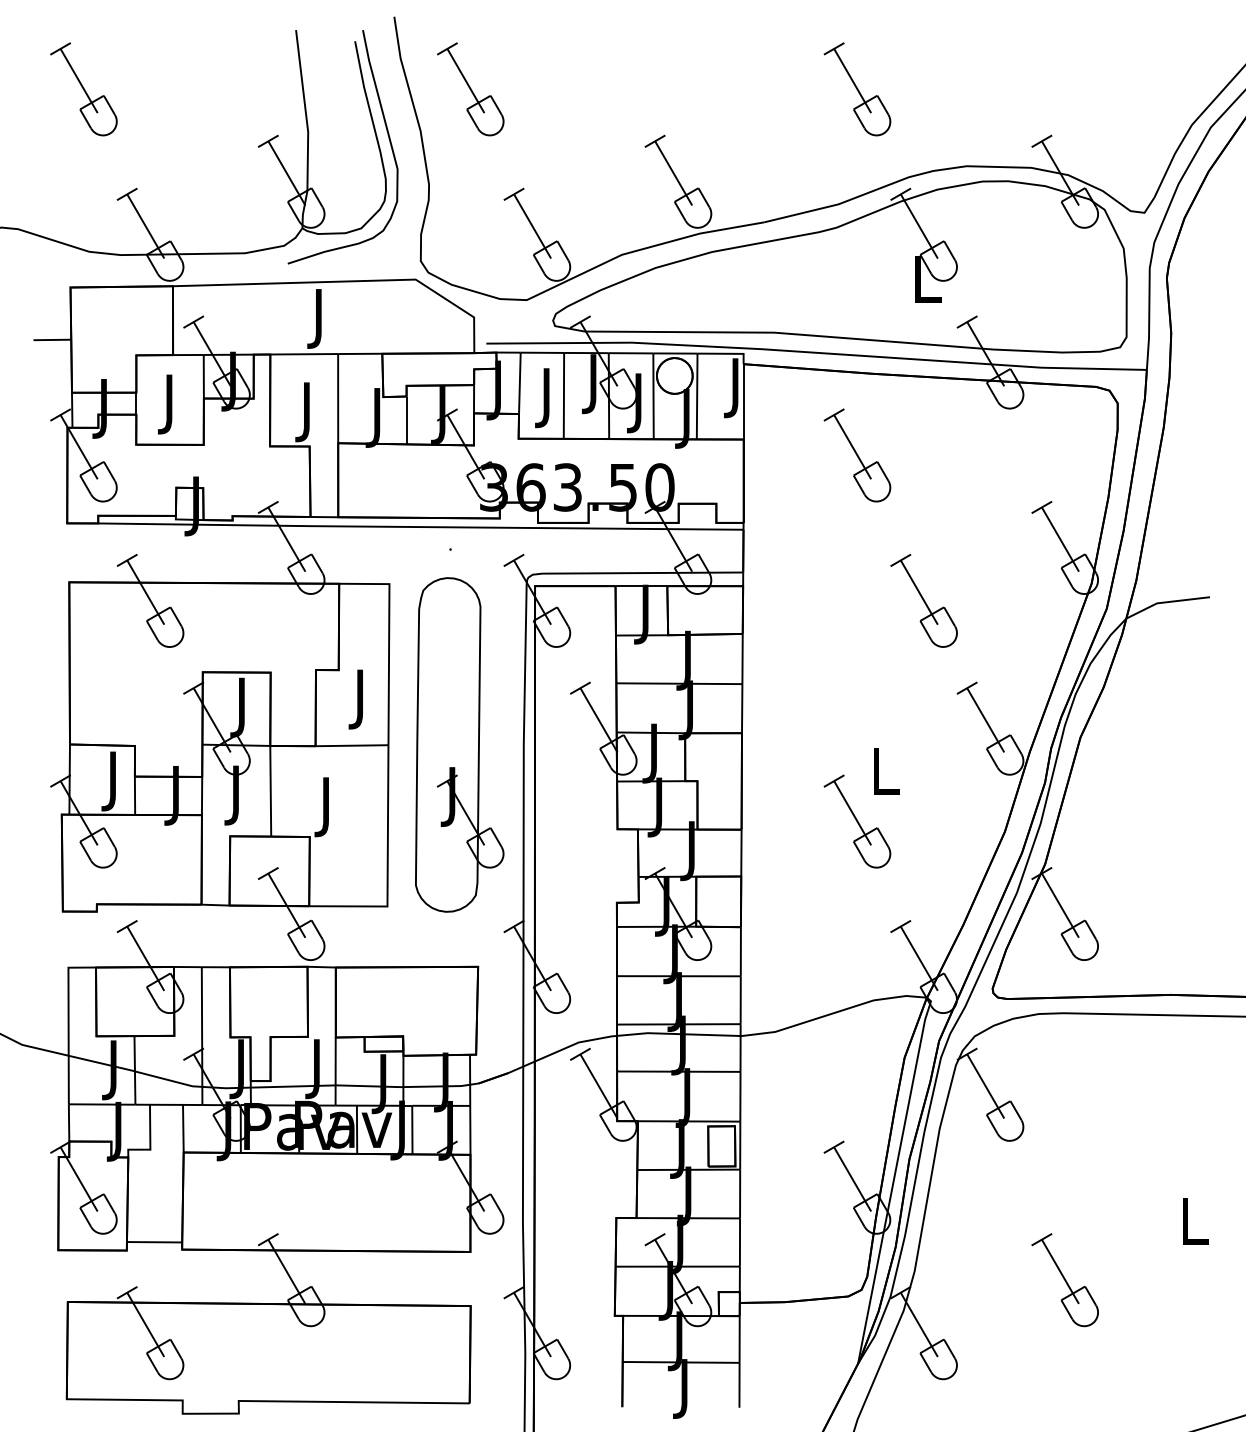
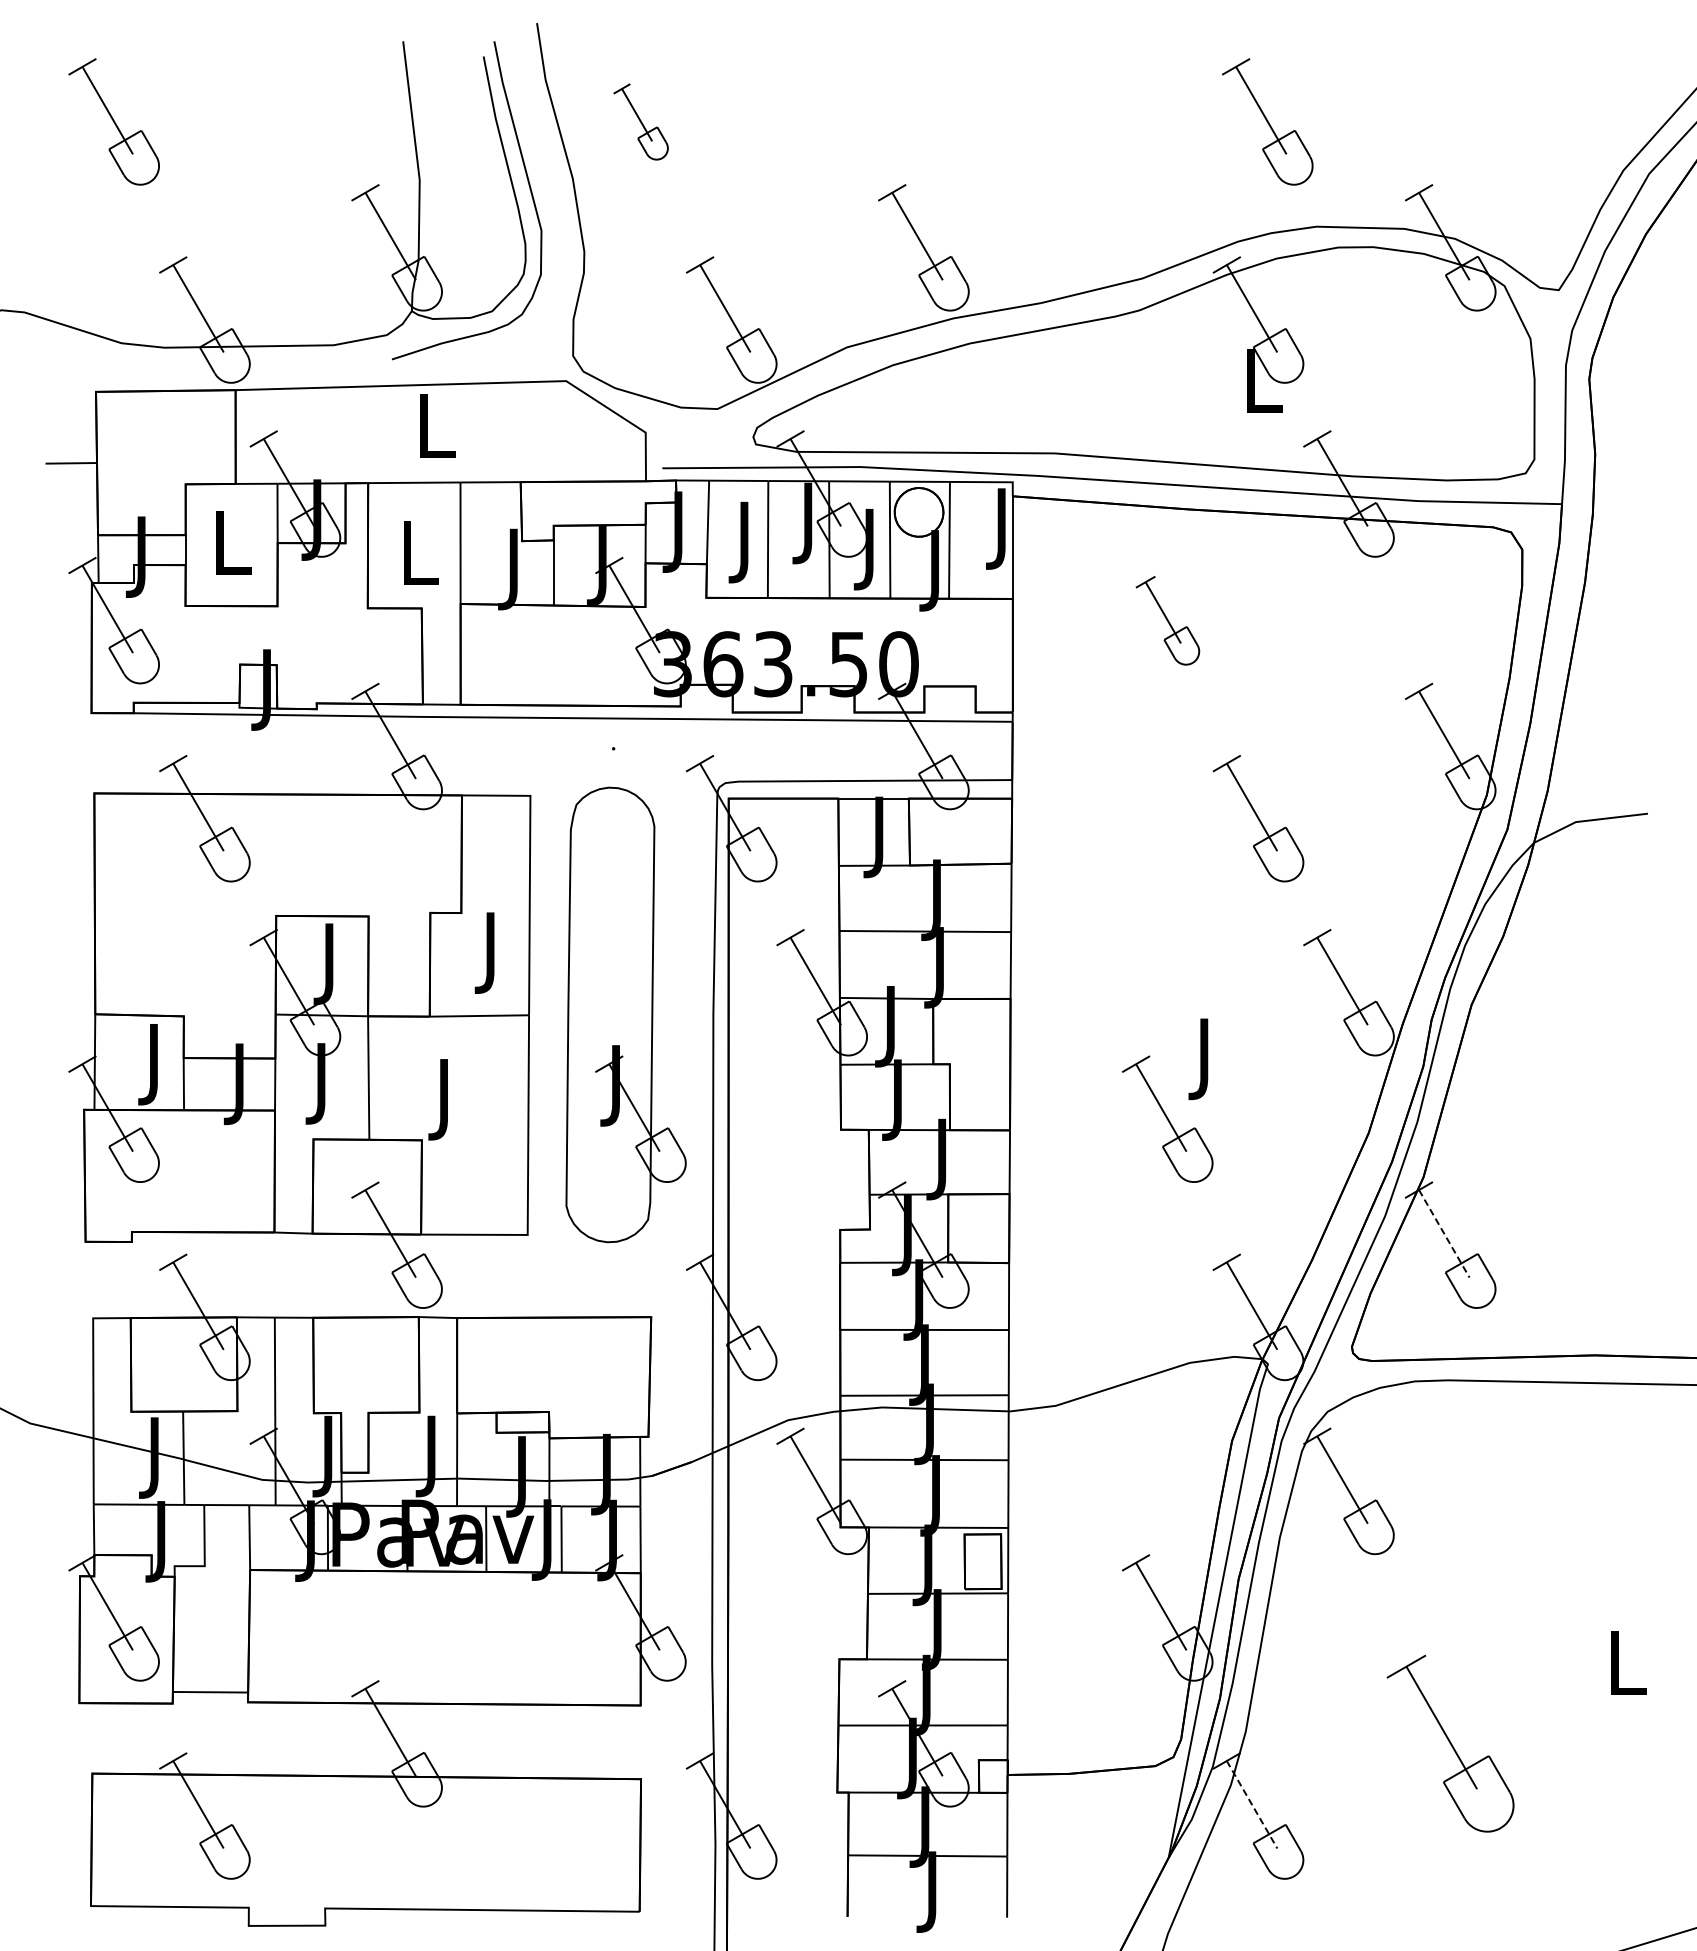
part: (470, 88) -> (640, 121), size x0.6
part: (857, 88) -> (1267, 121), moved
text: (320, 318) -> (436, 434), J -> L
text: (171, 404) -> (233, 551), J -> L
text: (308, 412) -> (420, 561), J -> L
part: (857, 455) -> (1167, 620), size x0.7
text: (885, 777) -> (1206, 1059), L -> J
line: (1060, 905) -> (1444, 1233), solid -> dashed
part: (1064, 1279) -> (1450, 1743), size x1.4
line: (919, 1324) -> (1252, 1804), solid -> dashed

